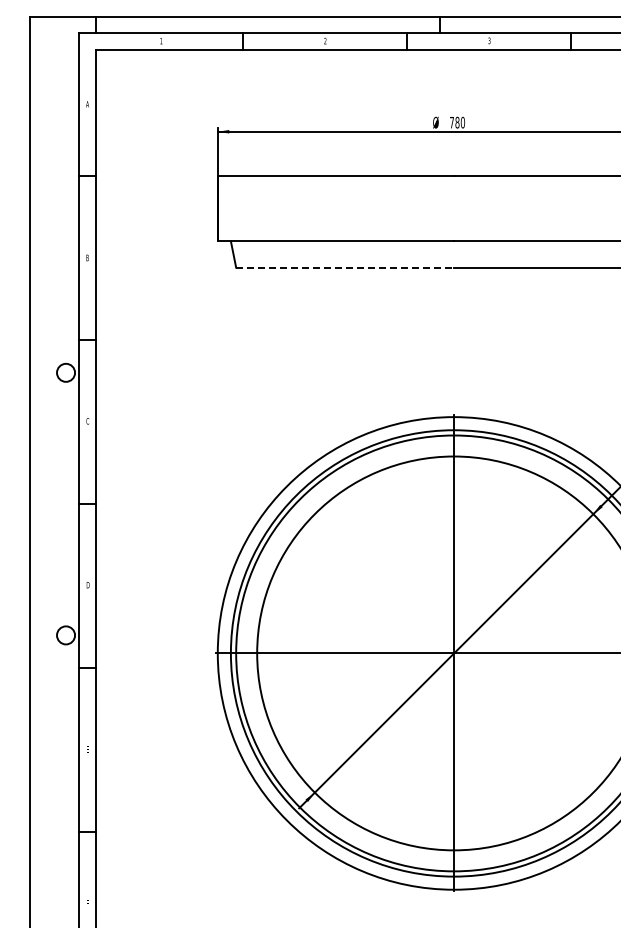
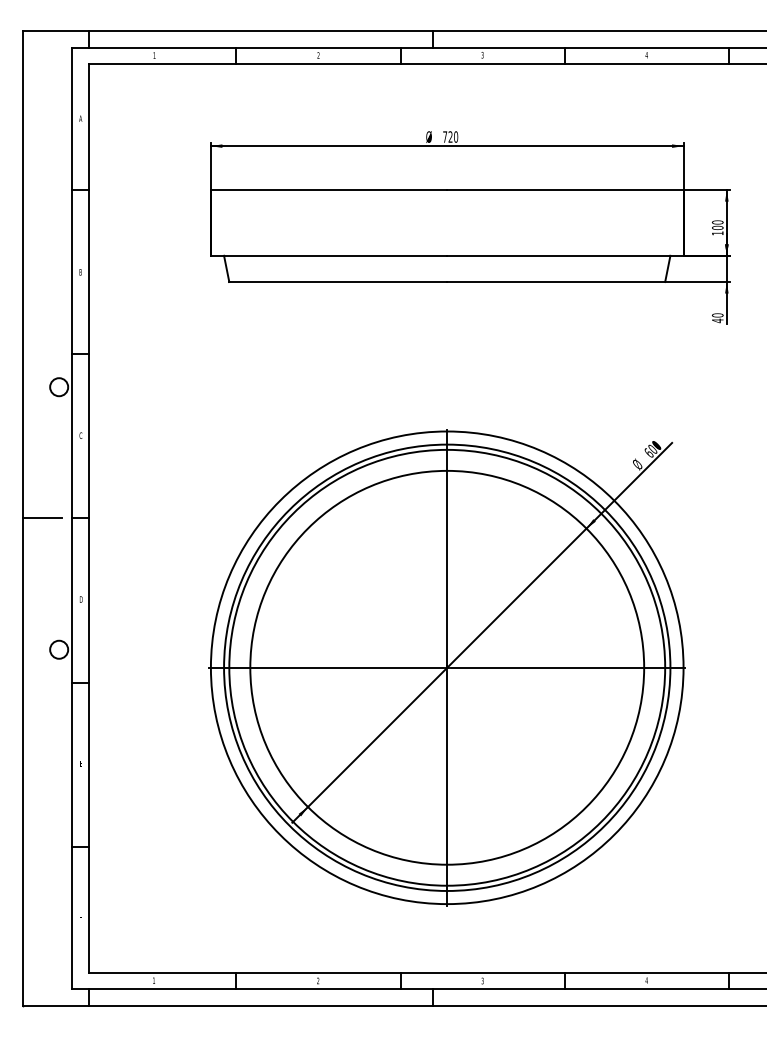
text: (457, 122) -> (450, 136), 780 -> 720
line: (345, 268) -> (338, 282), dashed -> solid
line: (49, 504) -> (42, 518), added

